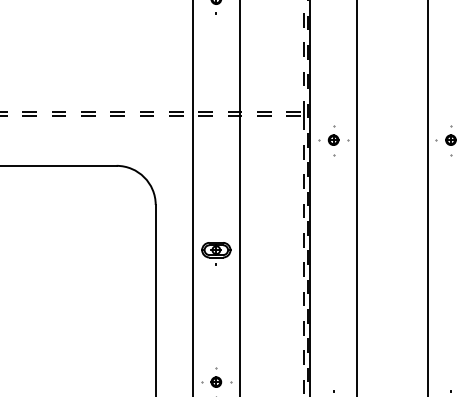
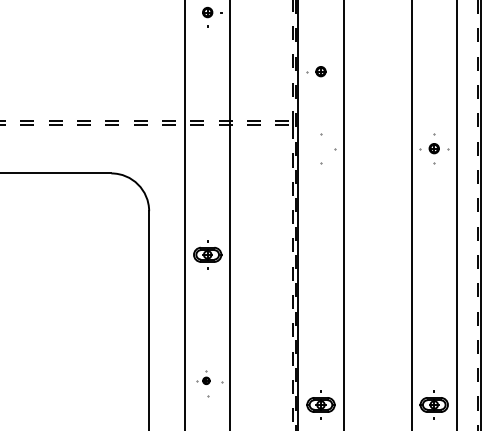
part: (329, 140) -> (316, 71), moved
part: (212, 377) -> (203, 377), size x0.7

